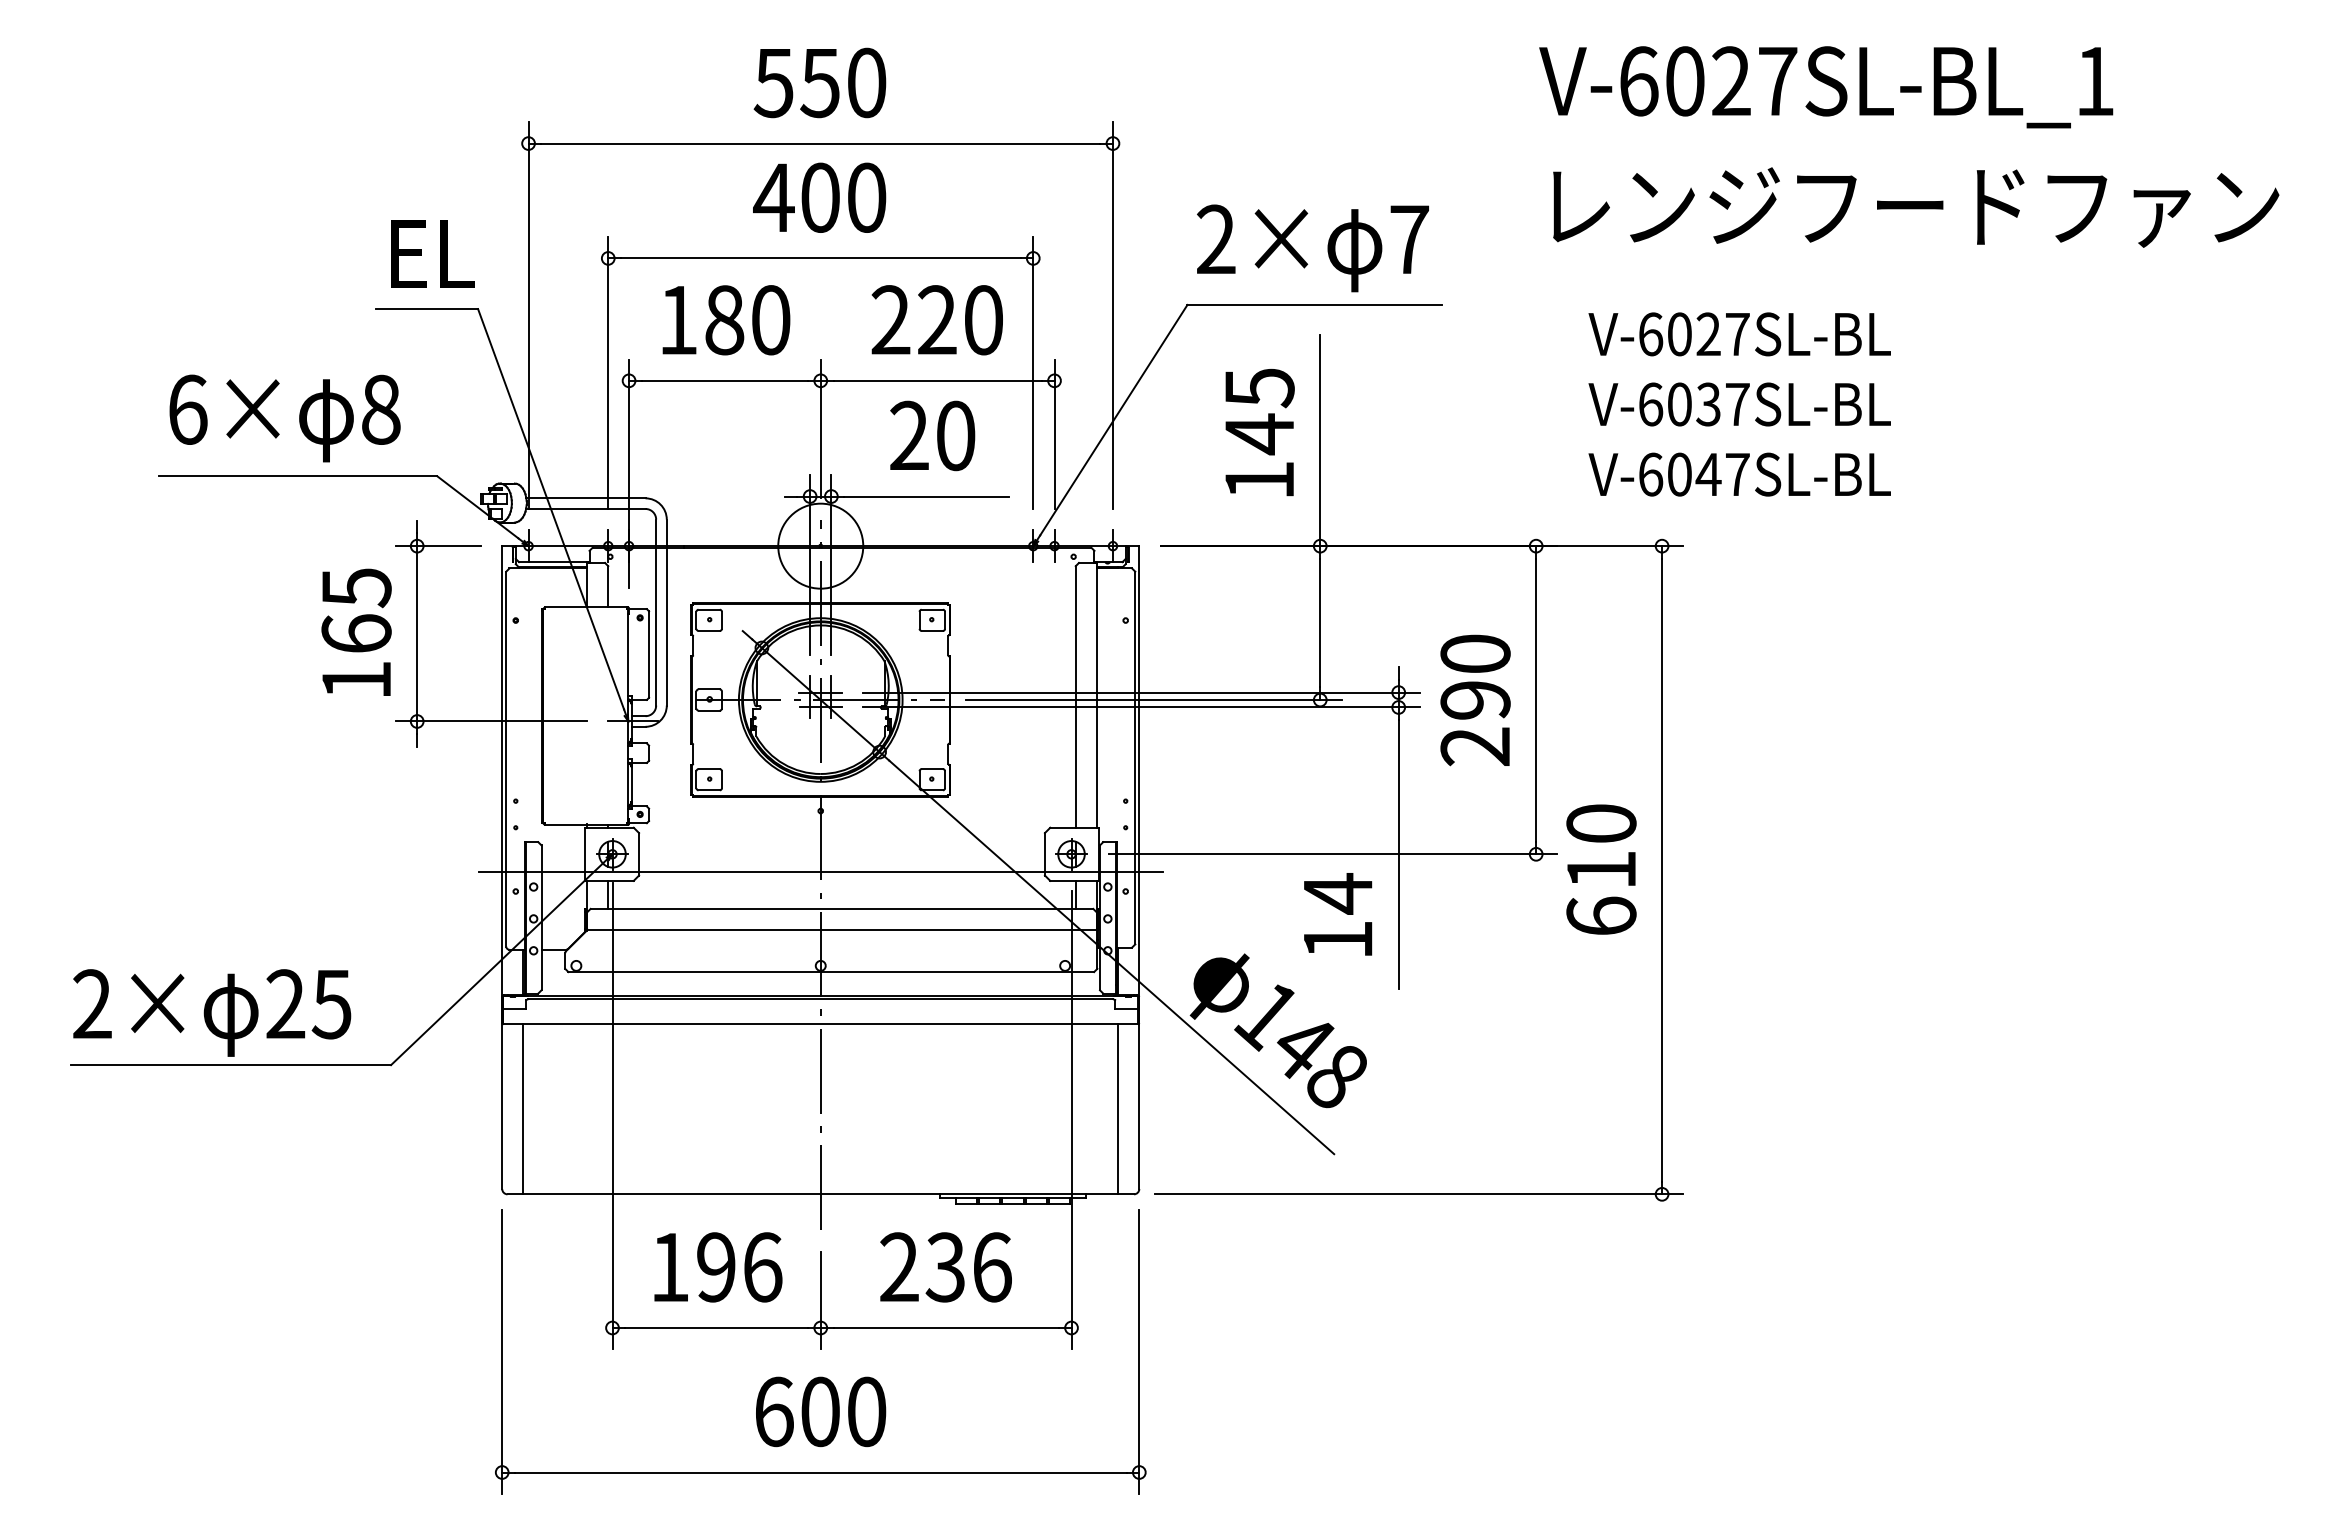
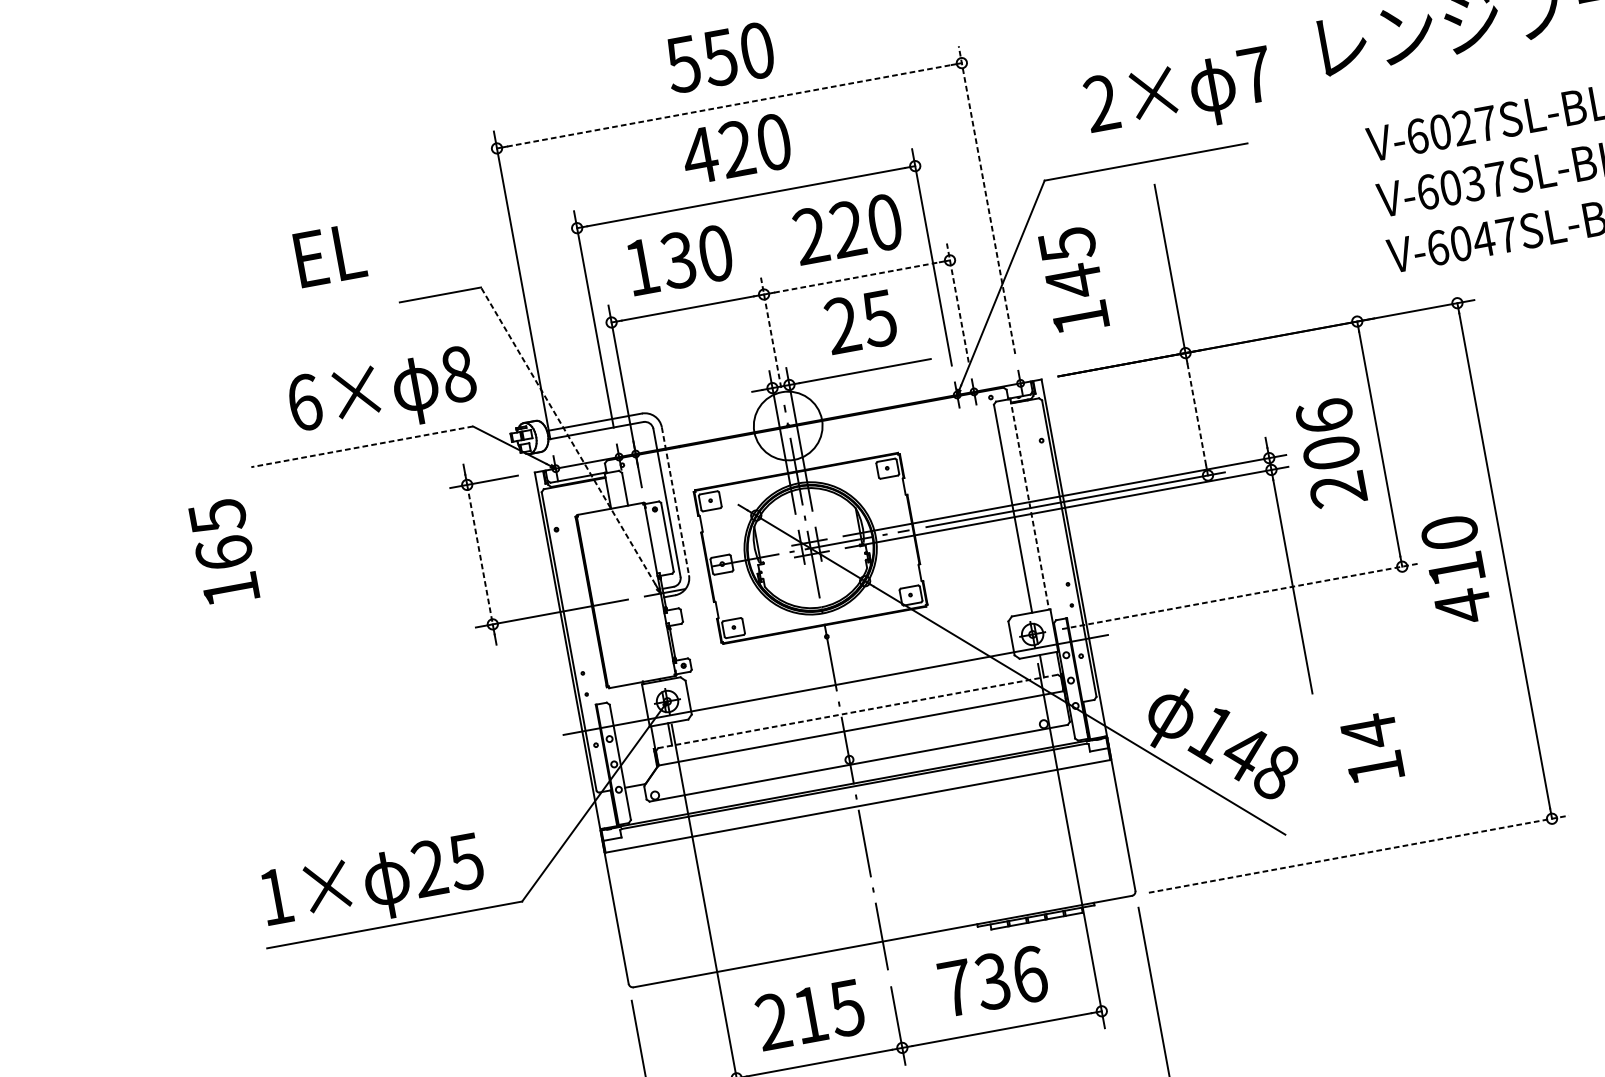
line: (821, 143) -> (730, 105), solid -> dashed
text: (820, 197) -> (737, 148), 400 -> 420
text: (1312, 248) -> (1179, 96), moved
text: (432, 253) -> (329, 254), moved
line: (1112, 315) -> (986, 199), solid -> dashed
text: (724, 320) -> (678, 260), 180 -> 130
line: (938, 380) -> (857, 277), solid -> dashed
text: (284, 418) -> (382, 395), moved
line: (820, 428) -> (770, 332), solid -> dashed
text: (1259, 432) -> (1073, 280), moved
line: (1054, 434) -> (957, 303), solid -> dashed
text: (955, 435) -> (879, 318), 20 -> 25
line: (297, 476) -> (361, 447), solid -> dashed
line: (550, 508) -> (567, 435), solid -> dashed
line: (666, 612) -> (675, 501), solid -> dashed
line: (1320, 622) -> (1196, 413), solid -> dashed
text: (356, 631) -> (223, 551), moved
line: (417, 633) -> (480, 554), solid -> dashed
text: (1475, 676) -> (1328, 434), 290 -> 206
line: (1097, 694) -> (1029, 503), solid -> dashed
line: (1333, 854) -> (1241, 596), solid -> dashed
line: (842, 908) -> (858, 711), solid -> dashed
text: (1338, 914) -> (1372, 748), moved
text: (1601, 916) -> (1463, 606), 610 -> 410
text: (92, 1003) -> (275, 896), 2× -> 1×
line: (523, 1109) -> (633, 917), removed
line: (1118, 1109) -> (1107, 830), removed
line: (1419, 1194) -> (1359, 854), solid -> dashed
text: (899, 1266) -> (955, 987), 236 -> 736
text: (716, 1267) -> (810, 1015), 196 -> 215

